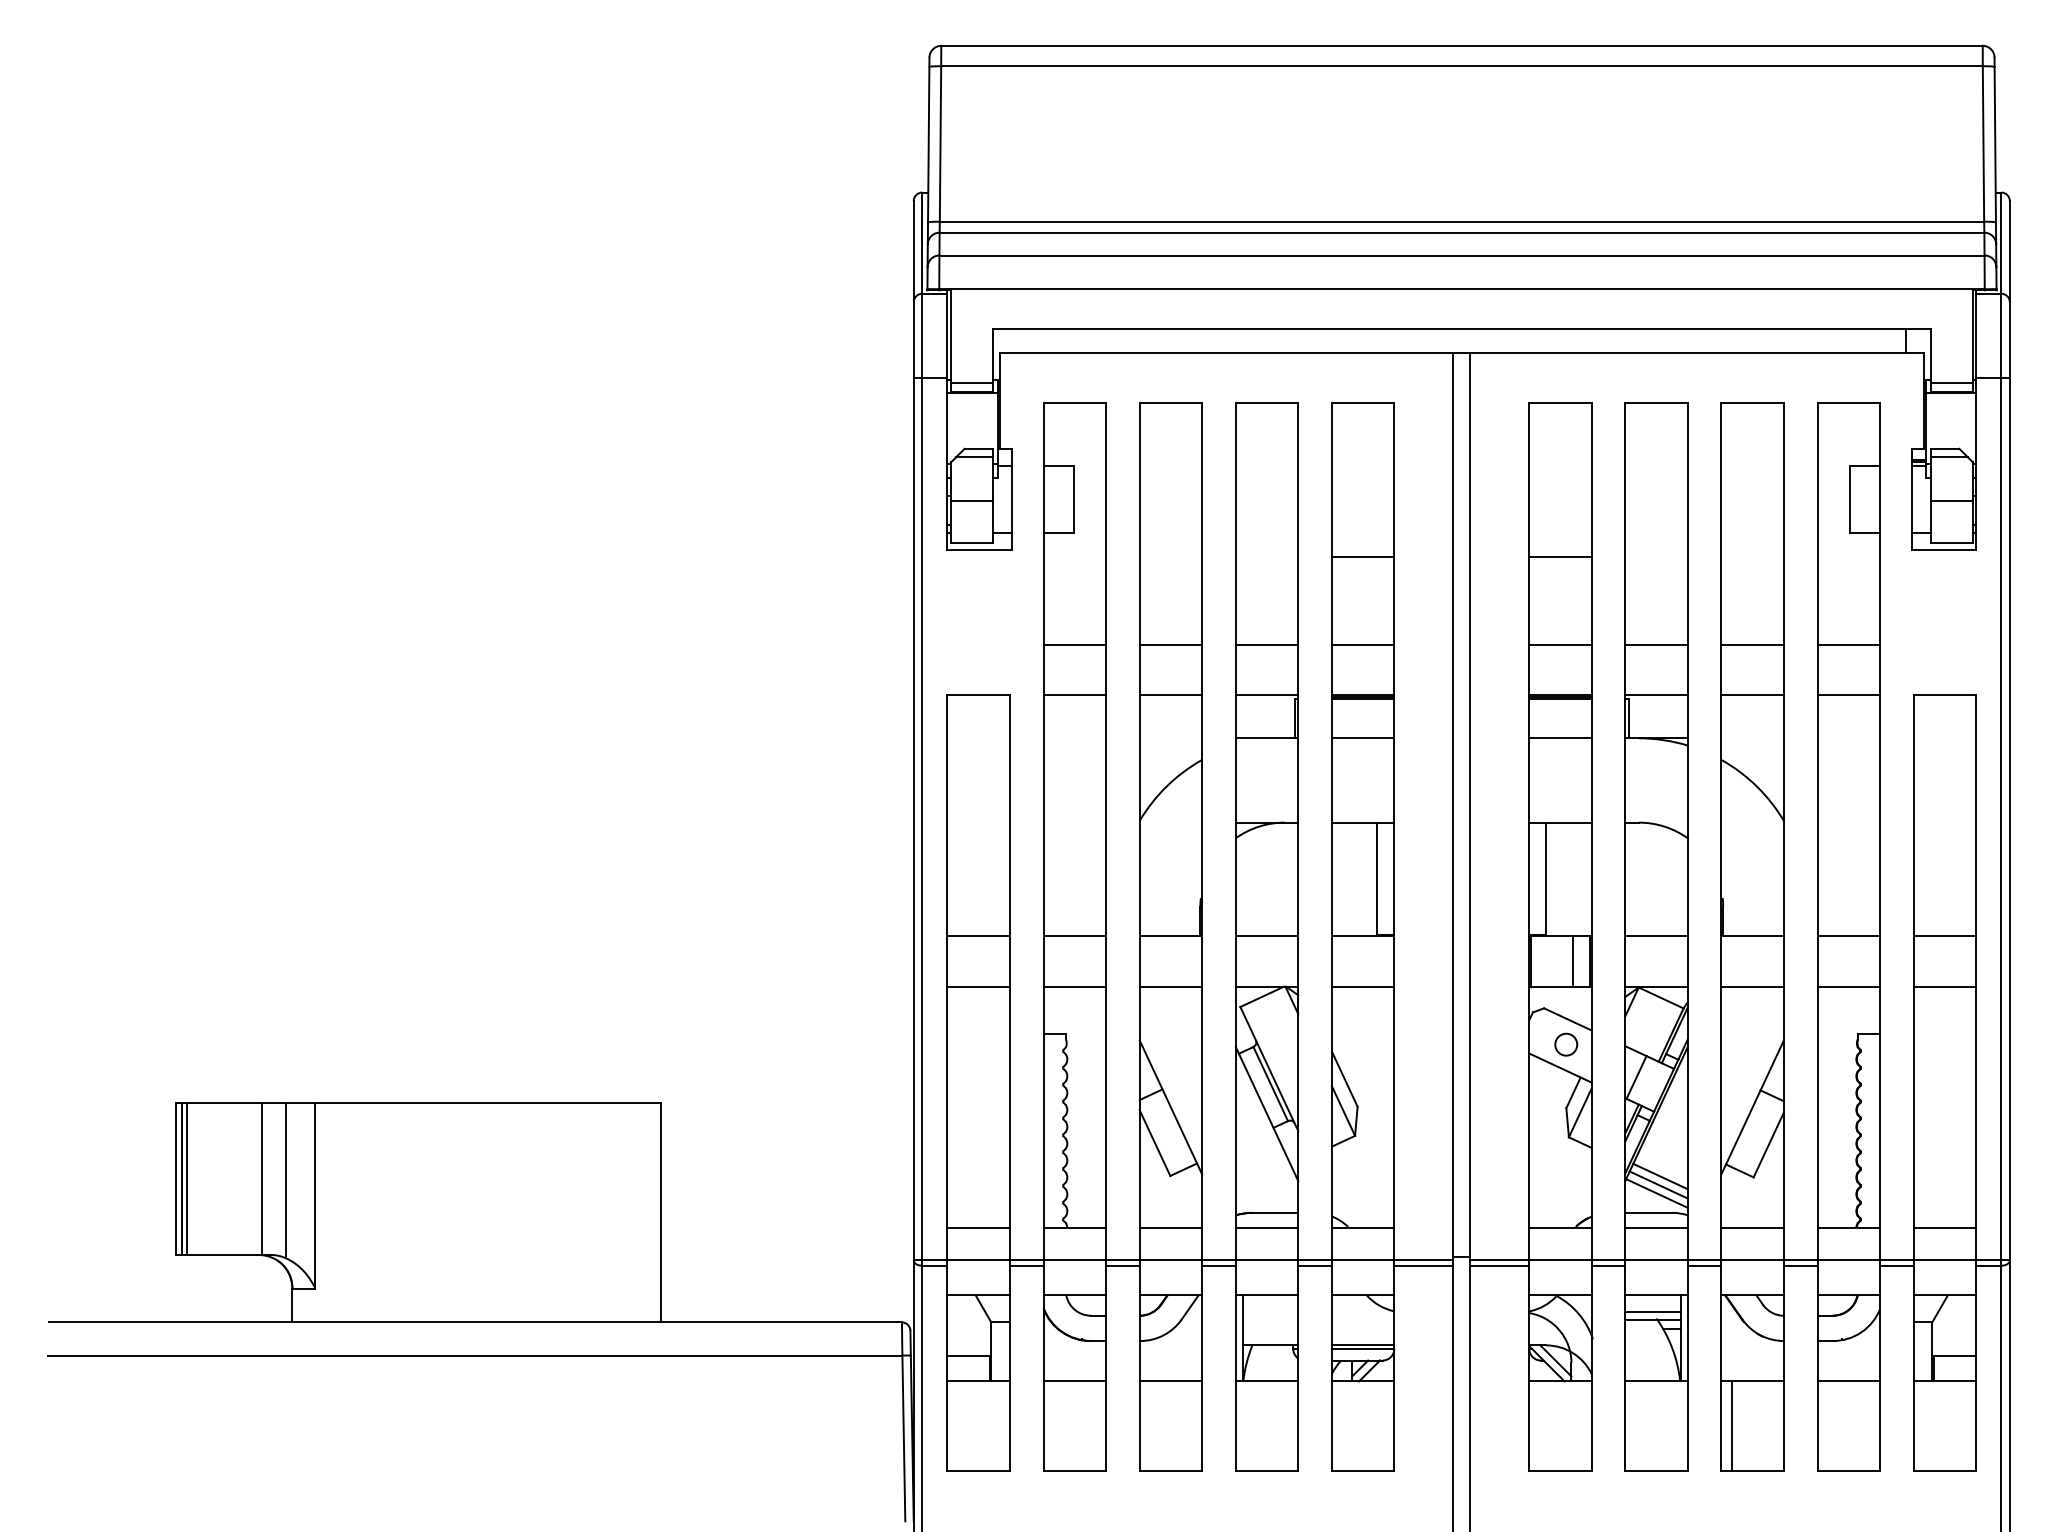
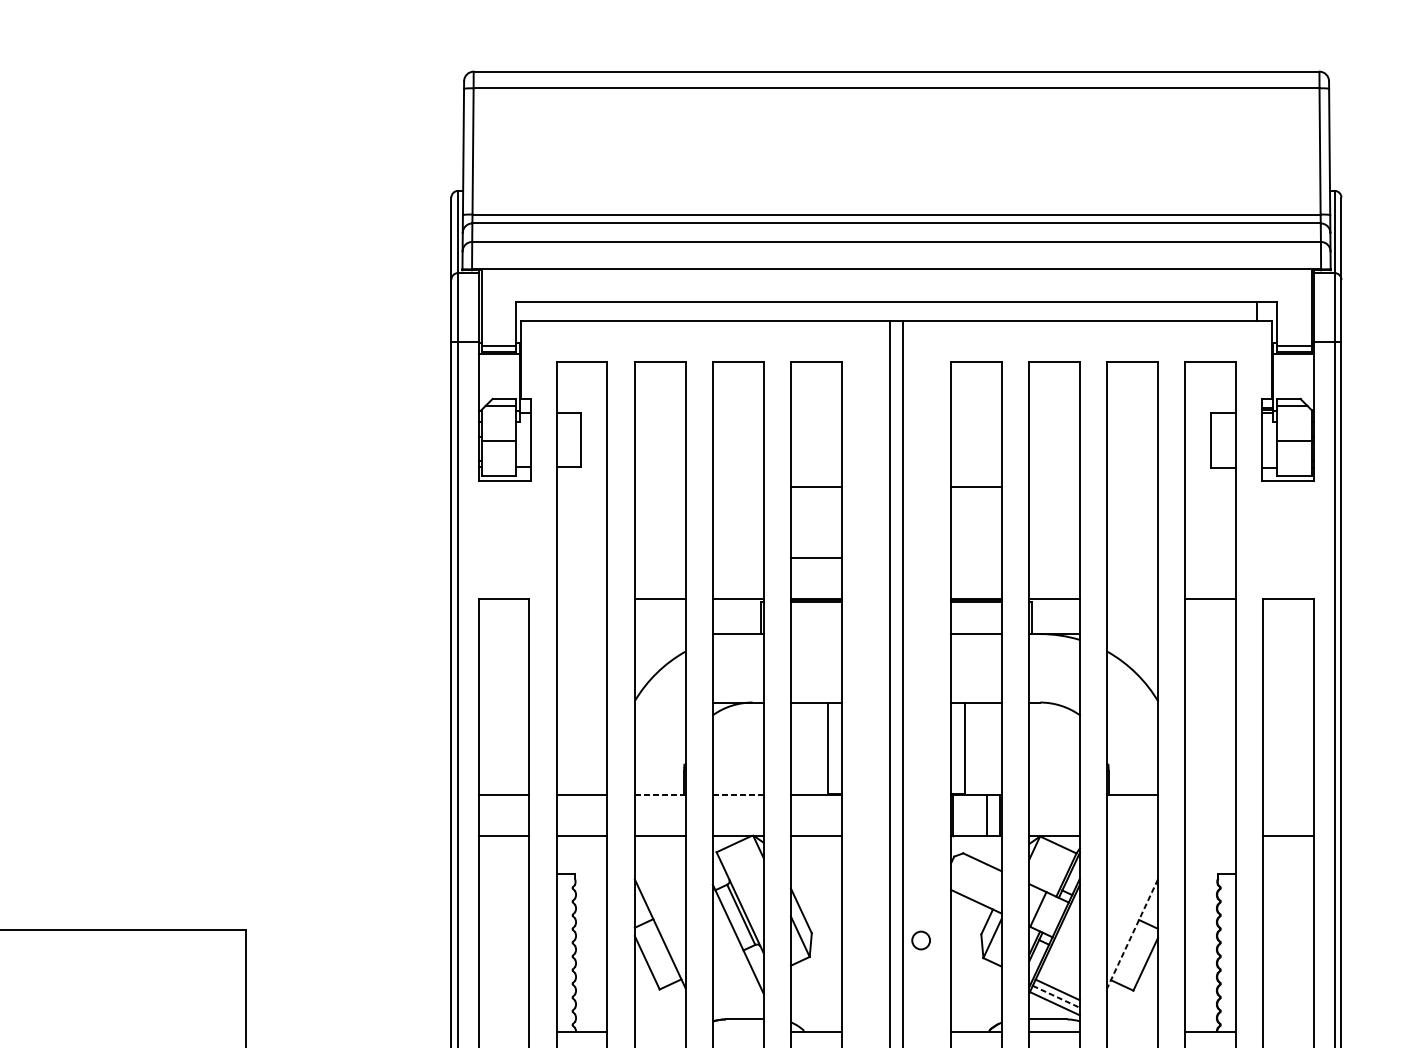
line: (1074, 644) -> (581, 557), removed
line: (1170, 644) -> (659, 557), removed
line: (1266, 644) -> (737, 557), removed
line: (1560, 644) -> (976, 557), removed
line: (1656, 644) -> (1054, 557), removed
line: (1752, 644) -> (1132, 557), removed
line: (1848, 644) -> (1210, 557), removed
line: (1074, 695) -> (581, 599), removed
line: (1752, 695) -> (1132, 599), removed
line: (1362, 738) -> (815, 634), removed
line: (1170, 936) -> (659, 795), solid -> dashed
line: (1266, 936) -> (737, 795), solid -> dashed
line: (1656, 936) -> (1054, 795), removed
line: (1848, 936) -> (1210, 795), removed
line: (1944, 936) -> (1288, 795), removed
line: (1752, 986) -> (1132, 835), removed
line: (1848, 986) -> (1210, 835), removed
circle: (1566, 1044) -> (921, 940), moved
line: (1752, 1107) -> (1132, 933), solid -> dashed
line: (1659, 1185) -> (1056, 997), solid -> dashed
line: (978, 1227) -> (503, 1031), removed
line: (1170, 1227) -> (659, 1031), removed
line: (1266, 1227) -> (737, 1031), removed
line: (1752, 1227) -> (1132, 1031), removed
line: (1944, 1227) -> (1288, 1031), removed

